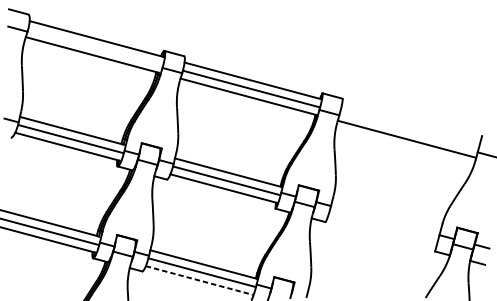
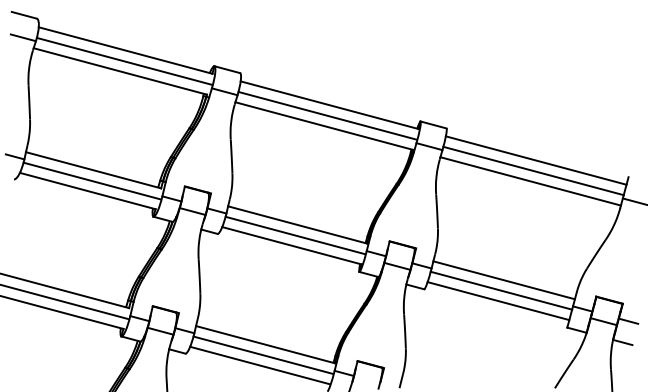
line: (94, 46) -> (123, 60), added
line: (410, 123) -> (535, 160), added
line: (409, 130) -> (533, 170), added
line: (386, 215) -> (503, 280), added
line: (384, 222) -> (501, 290), added
line: (382, 231) -> (498, 301), added
line: (199, 280) -> (260, 365), dashed -> solid

